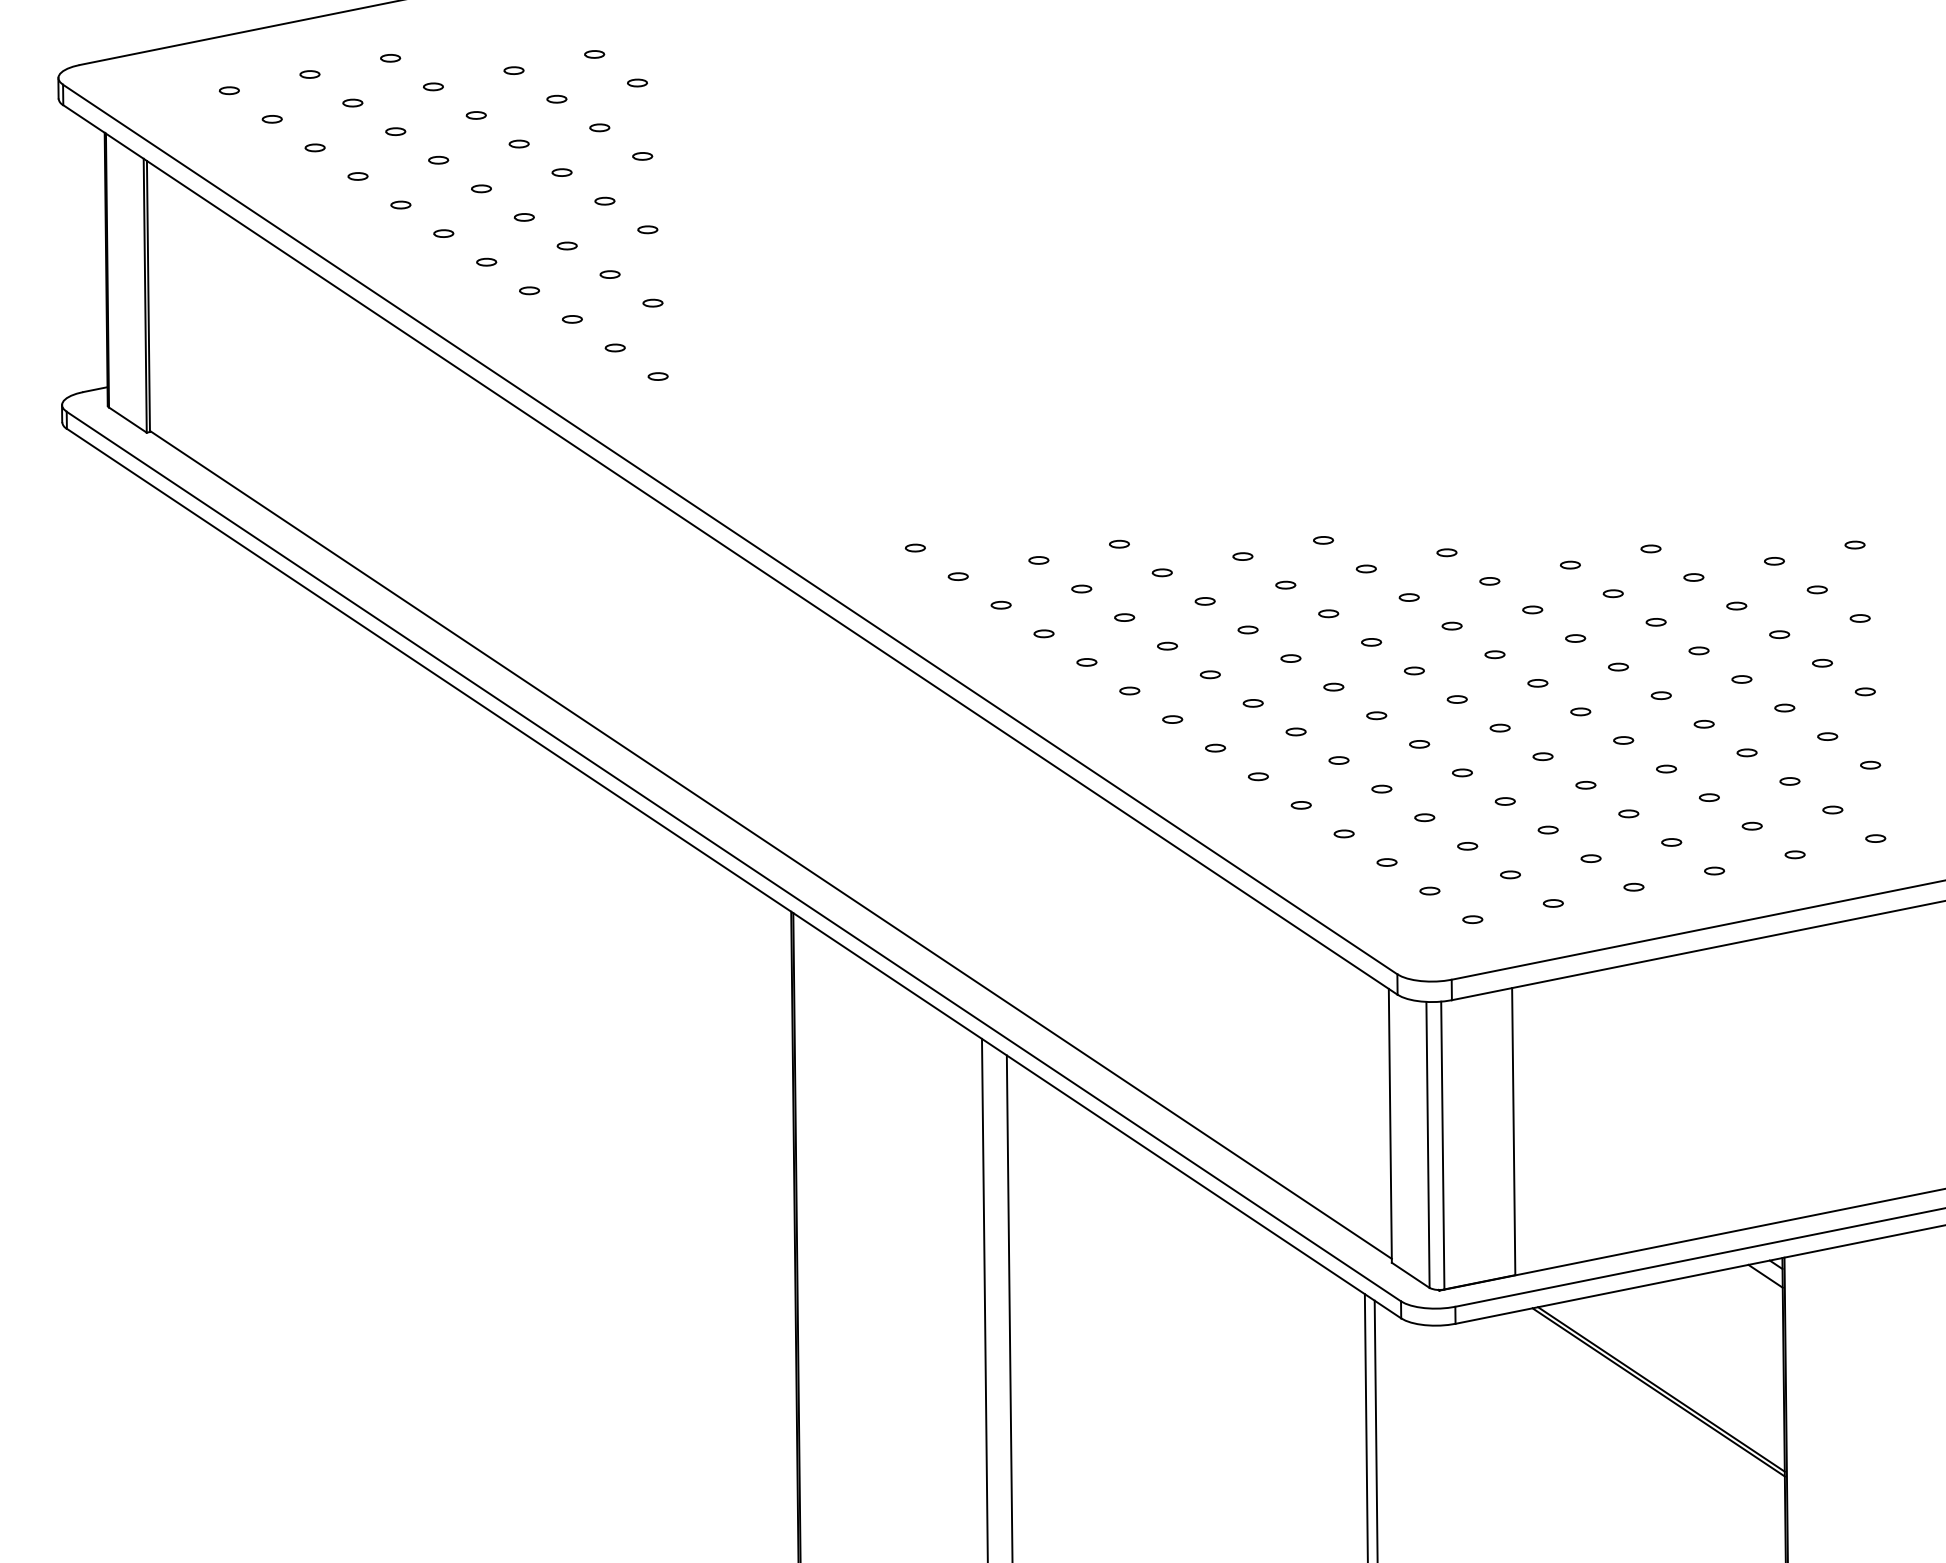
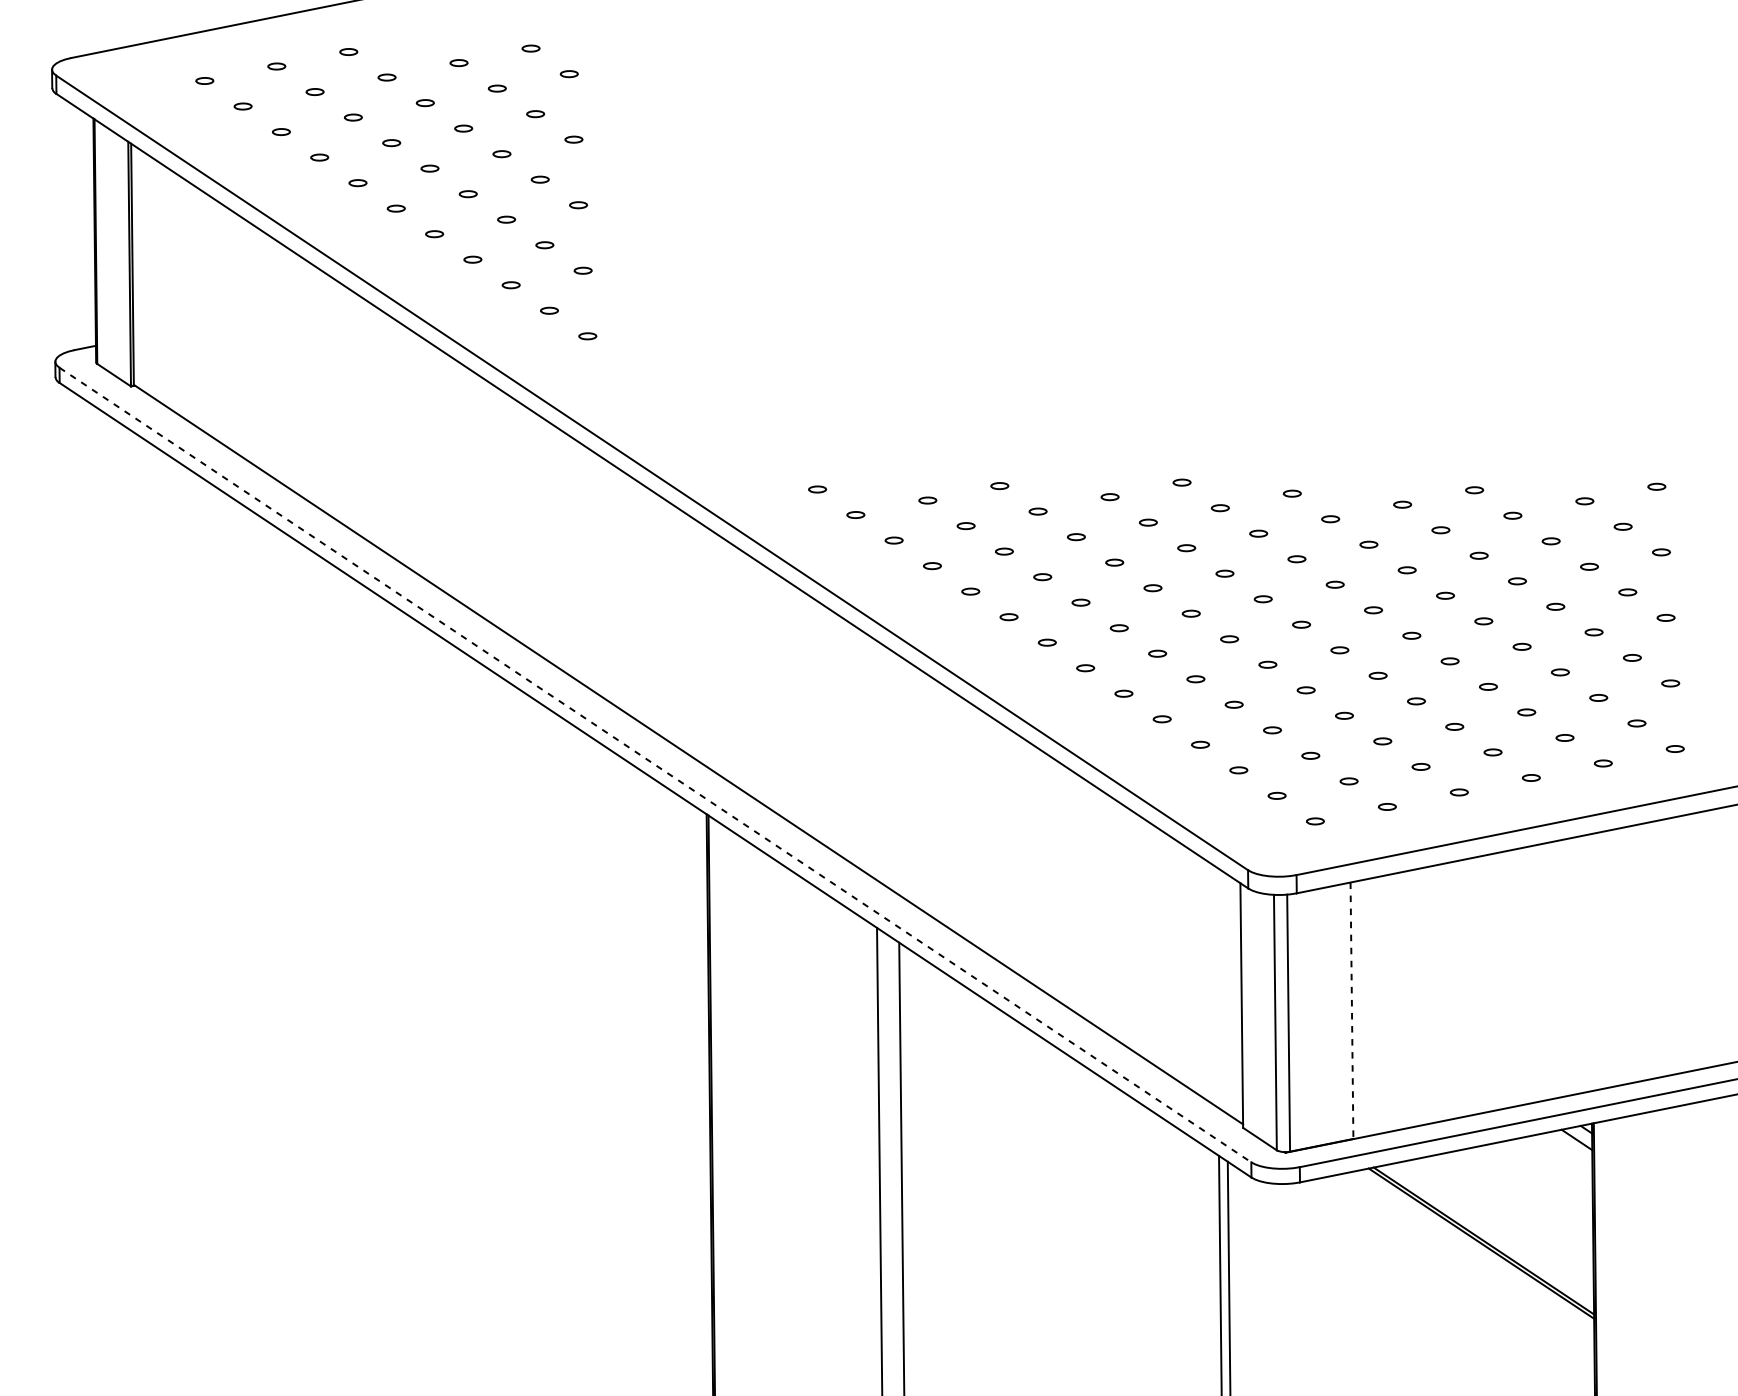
line: (733, 856) -> (655, 764), solid -> dashed
line: (1513, 1131) -> (1351, 1010), solid -> dashed

